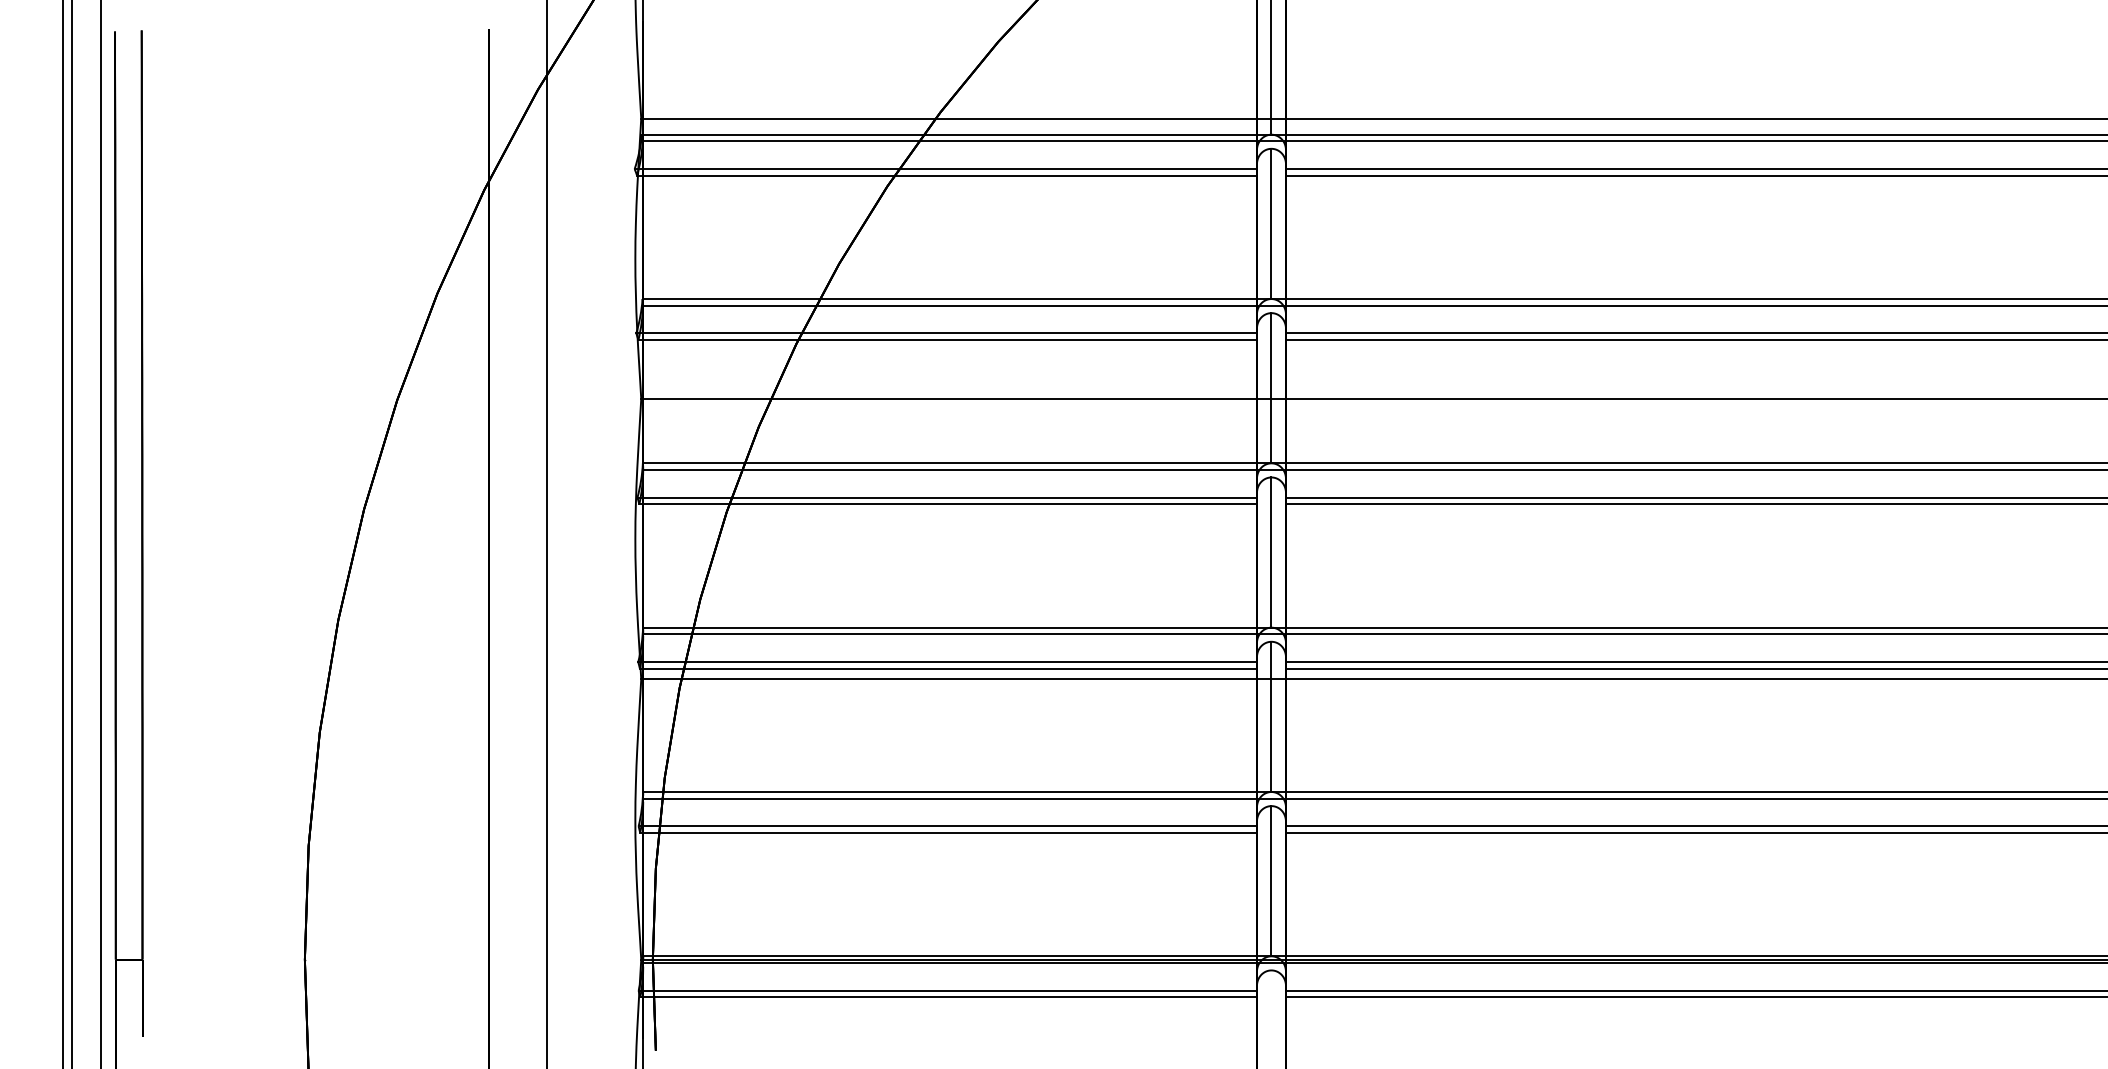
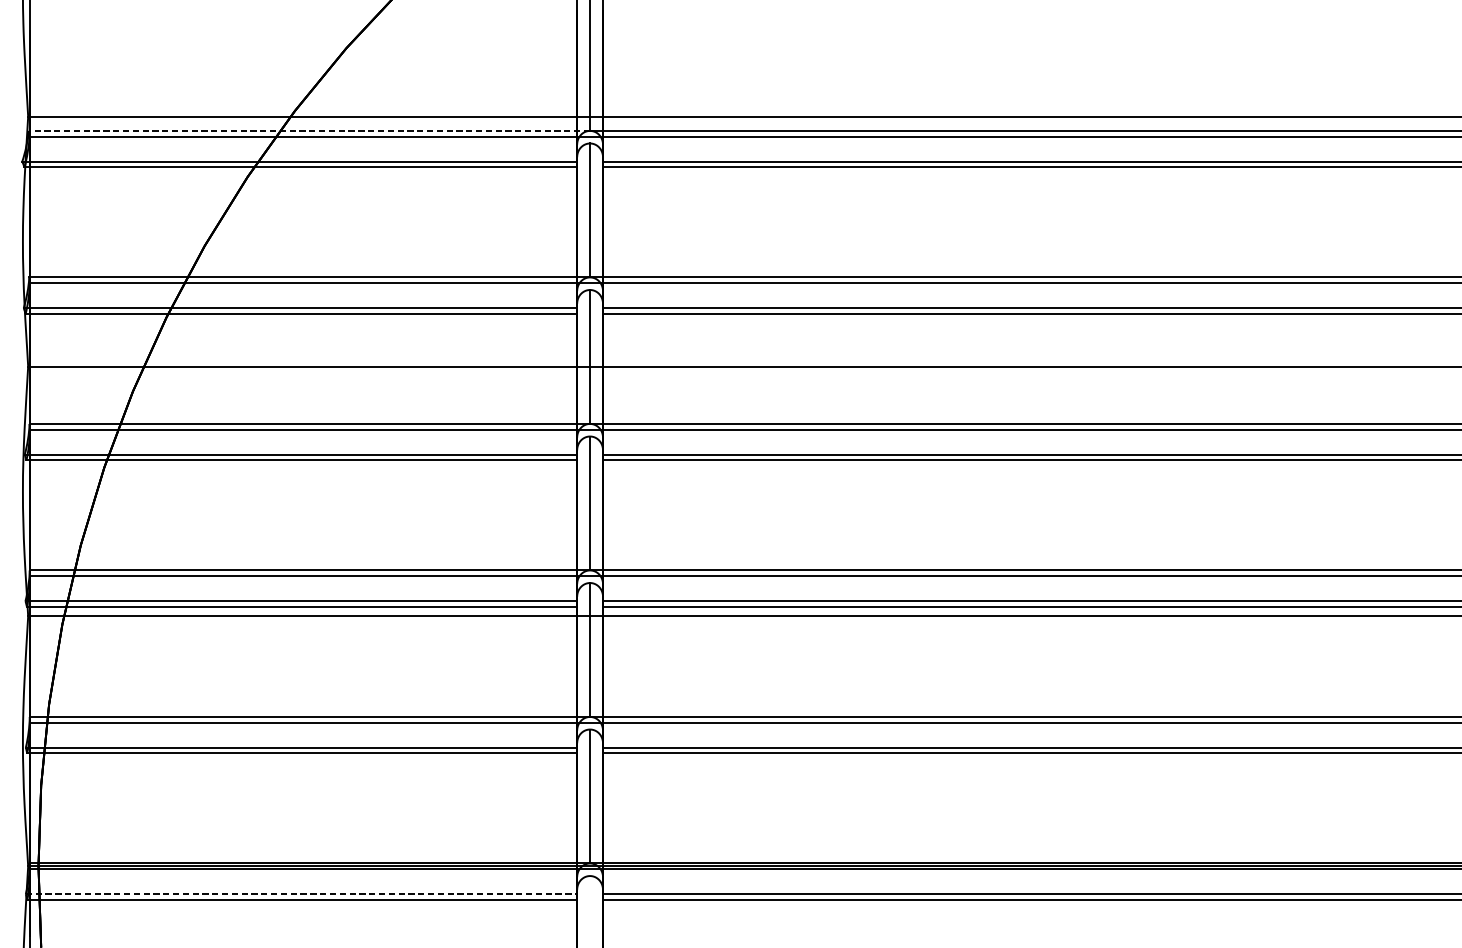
line: (956, 134) -> (309, 130), solid -> dashed
line: (948, 990) -> (302, 893), solid -> dashed

